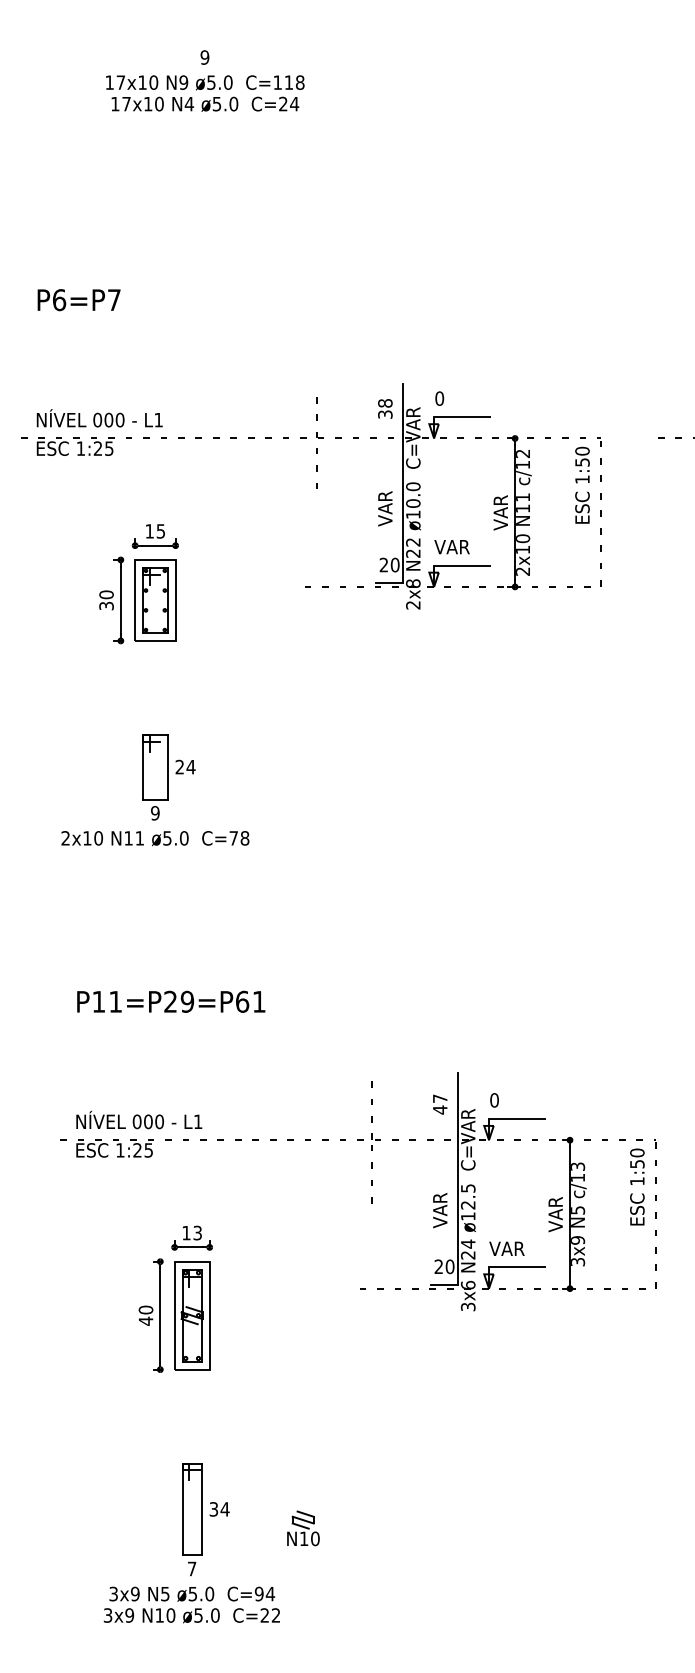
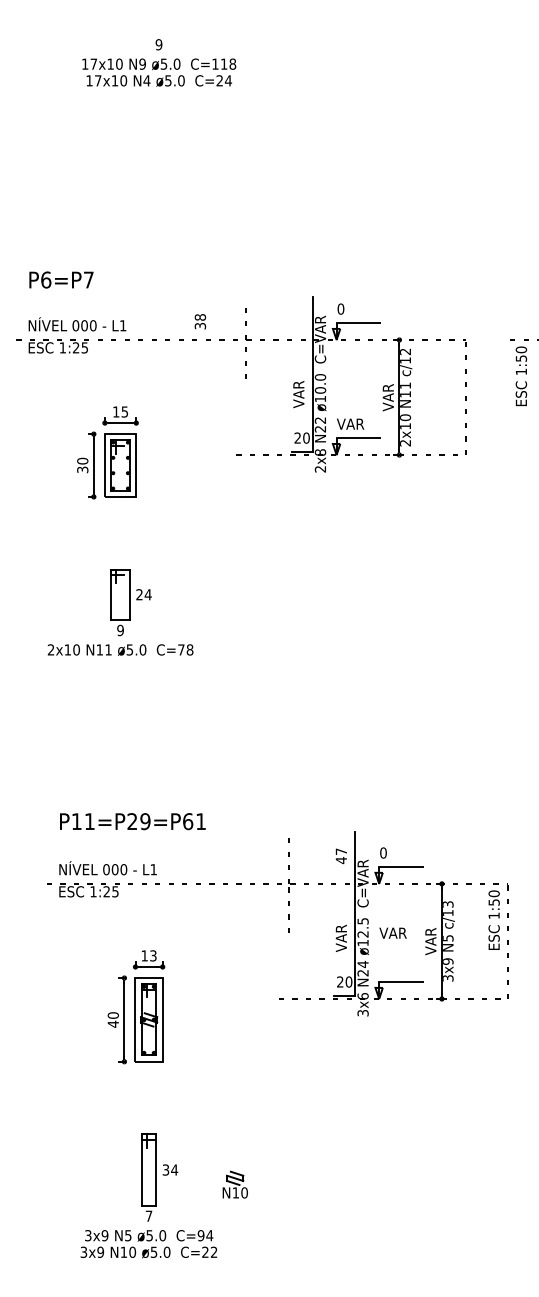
text: (78, 300) -> (60, 280), moved
text: (385, 408) -> (200, 321), moved
text: (582, 484) -> (521, 375), moved
text: (171, 1001) -> (133, 821), moved
text: (506, 1248) -> (392, 932), moved

